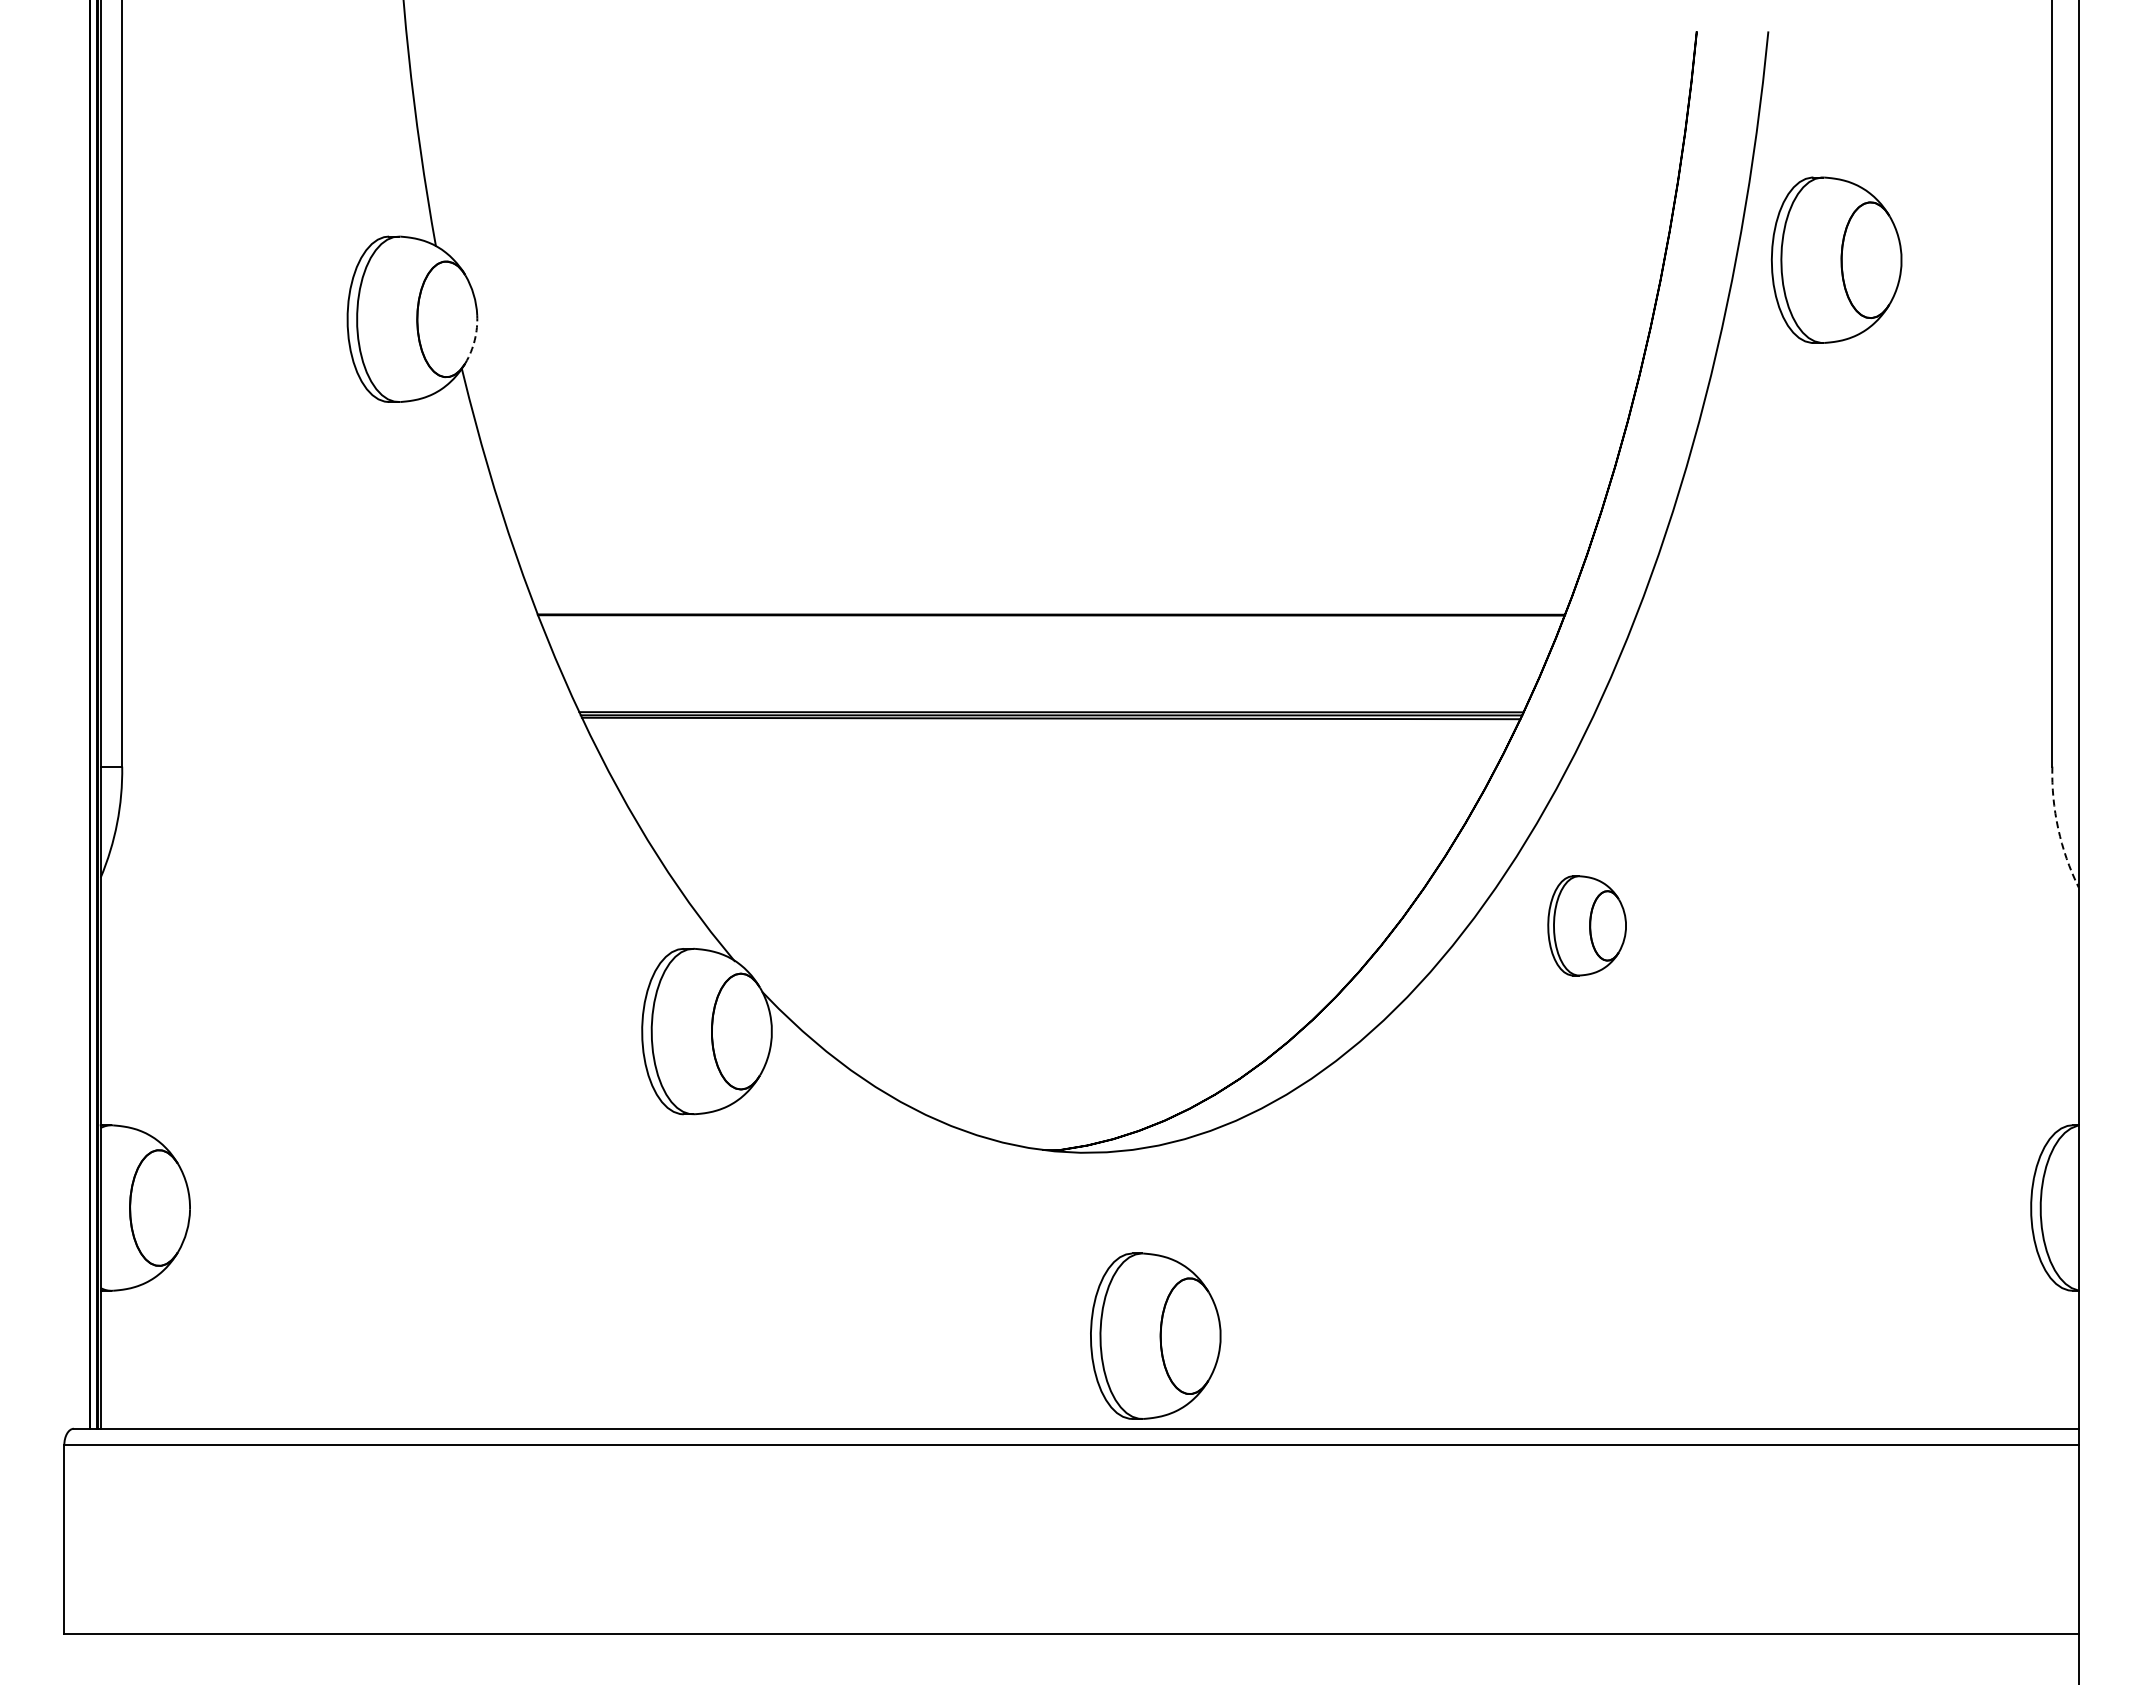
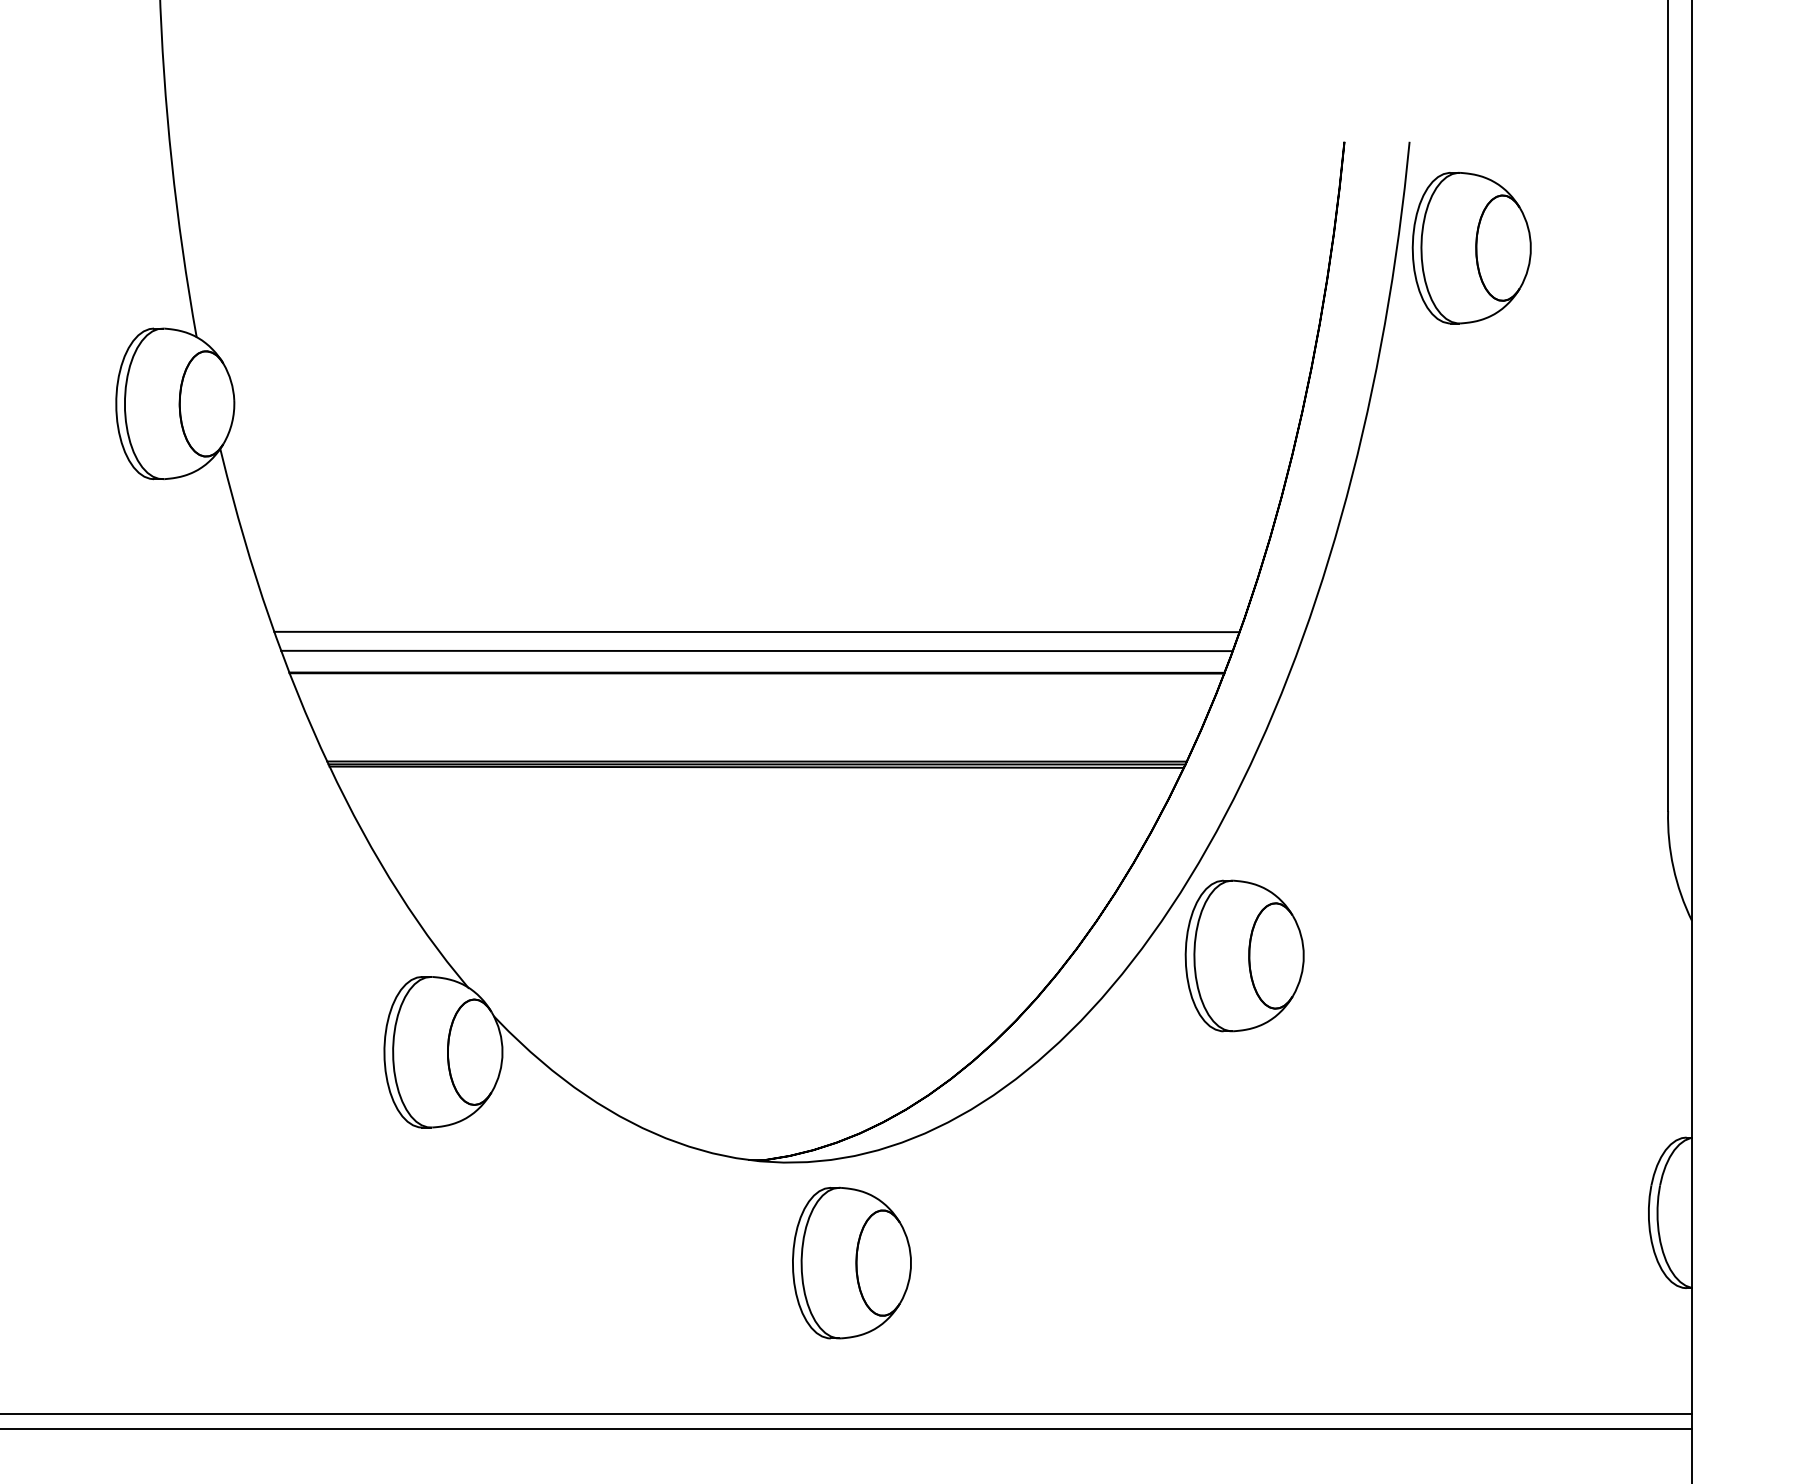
part: (1836, 259) -> (1471, 247), moved
arc: (474, 340) -> (231, 423), dashed -> solid
line: (1051, 569) -> (757, 631), added
line: (1051, 590) -> (757, 650), added
arc: (2058, 828) -> (1673, 867), dashed -> solid
part: (1586, 925) -> (1244, 955), size x1.67
part: (1155, 1335) -> (851, 1262), moved

